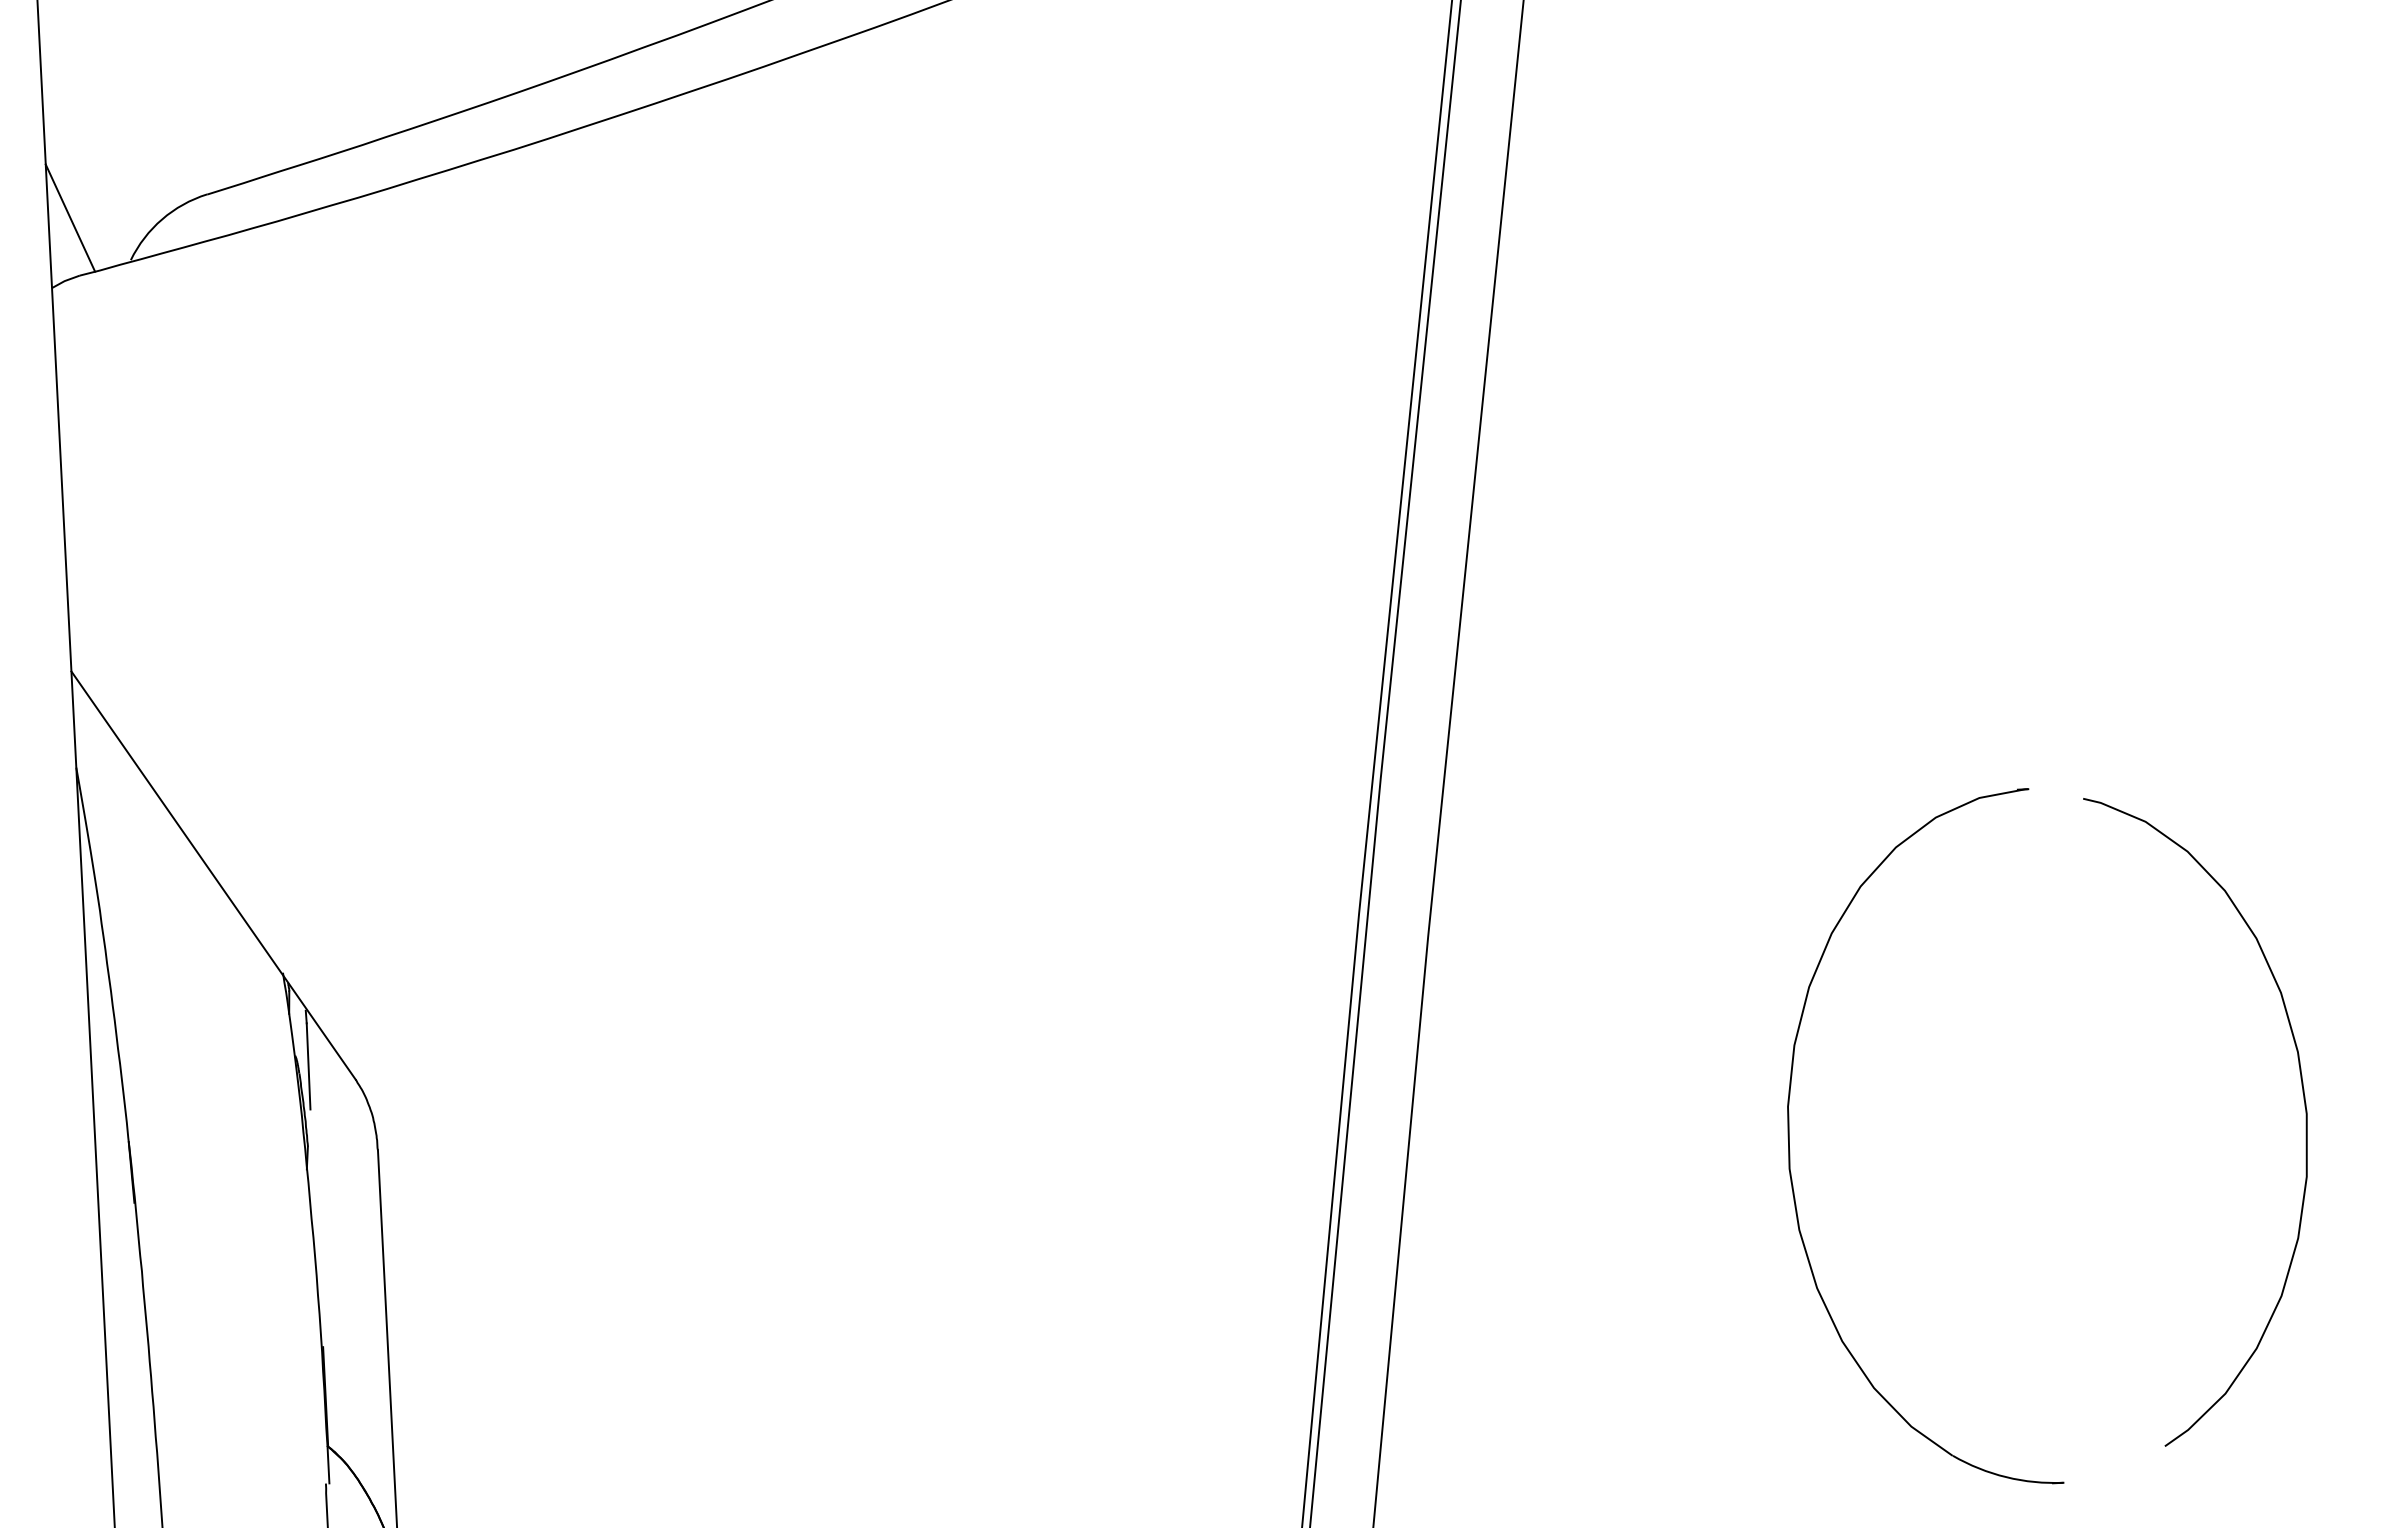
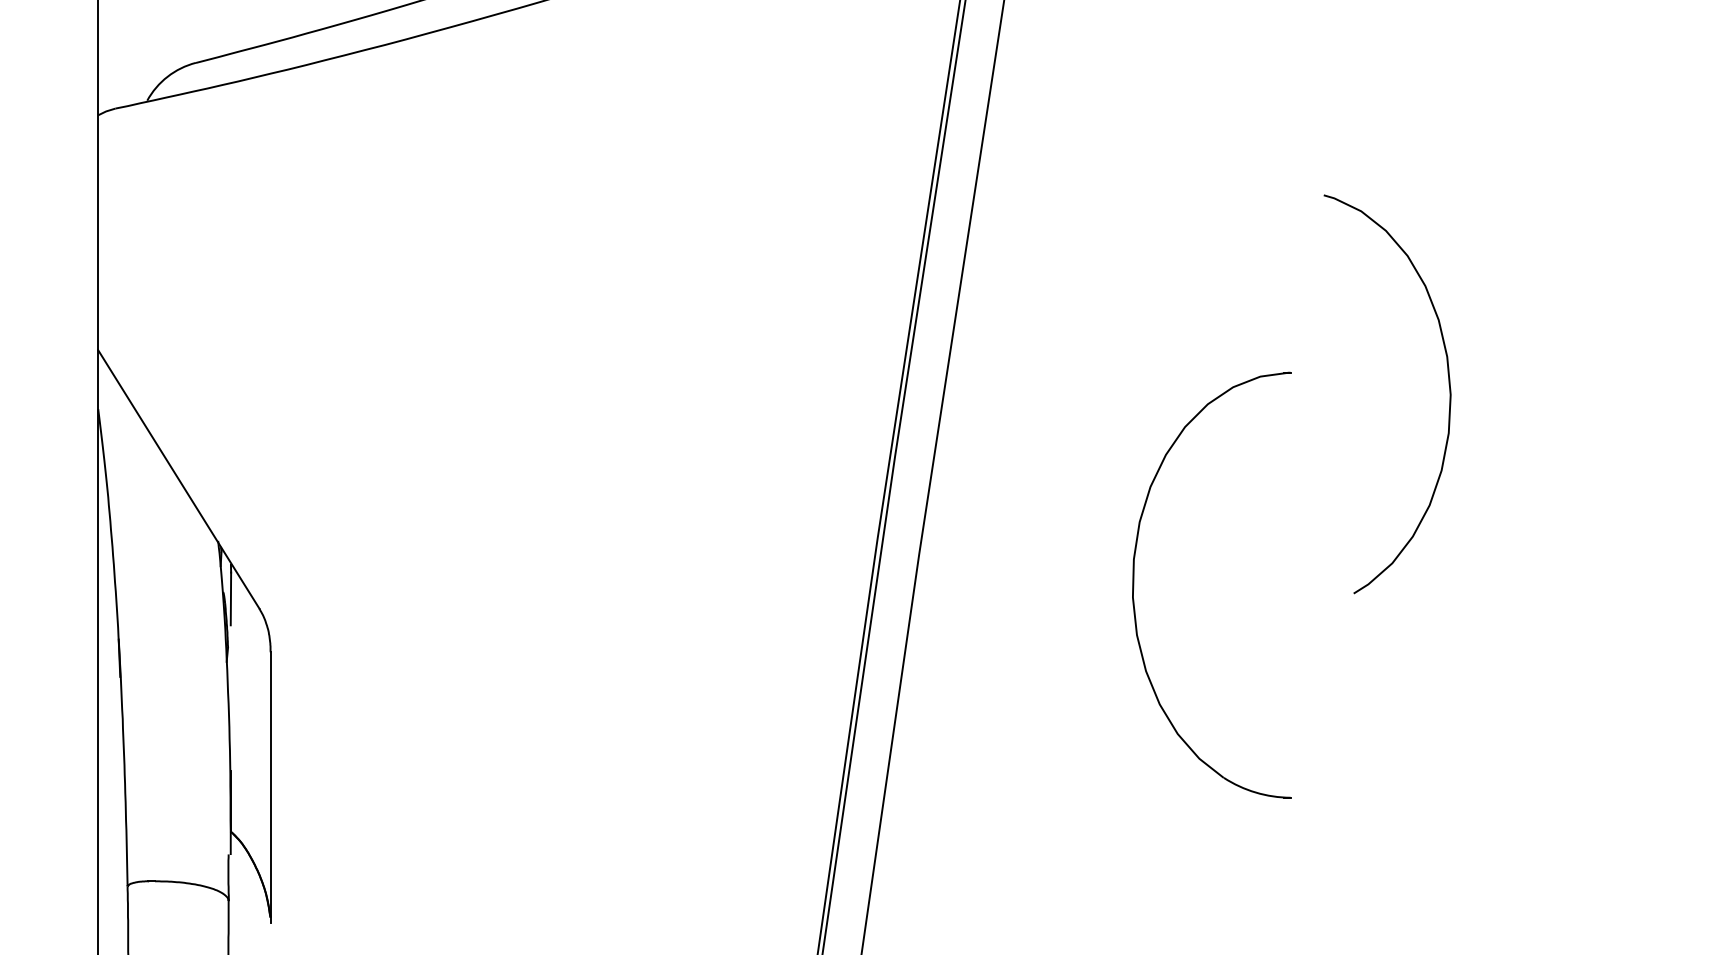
line: (70, 217) -> (111, 72), removed
curve: (2302, 1097) -> (1448, 384), moved
part: (1791, 1147) -> (1134, 584), moved

